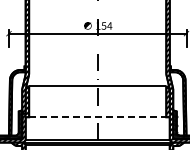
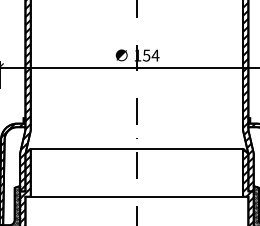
line: (97, 117) -> (136, 197), dashed -> solid

